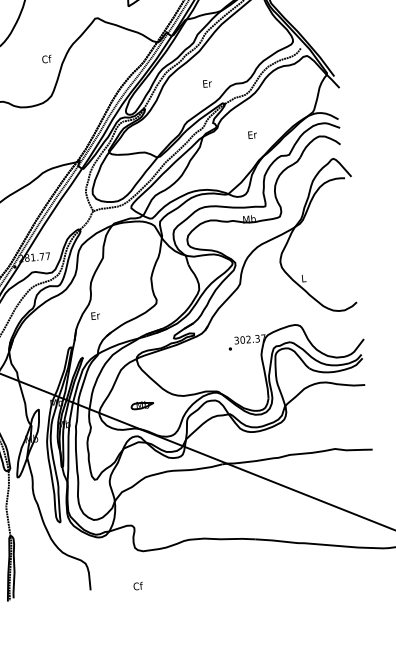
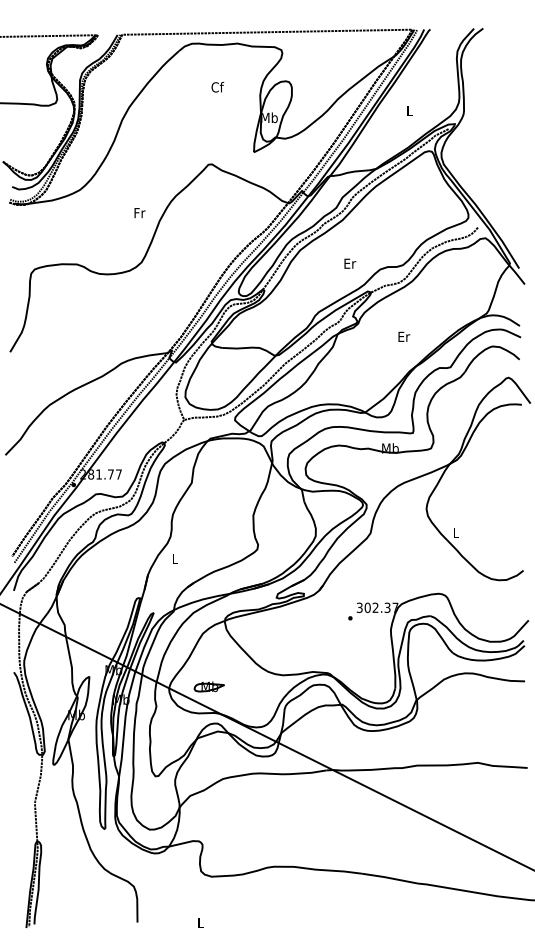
text: (46, 58) -> (139, 212), Cf -> Fr
text: (95, 316) -> (175, 559), Er -> L
part: (141, 404) -> (208, 686), moved
text: (138, 586) -> (201, 922), Cf -> L

